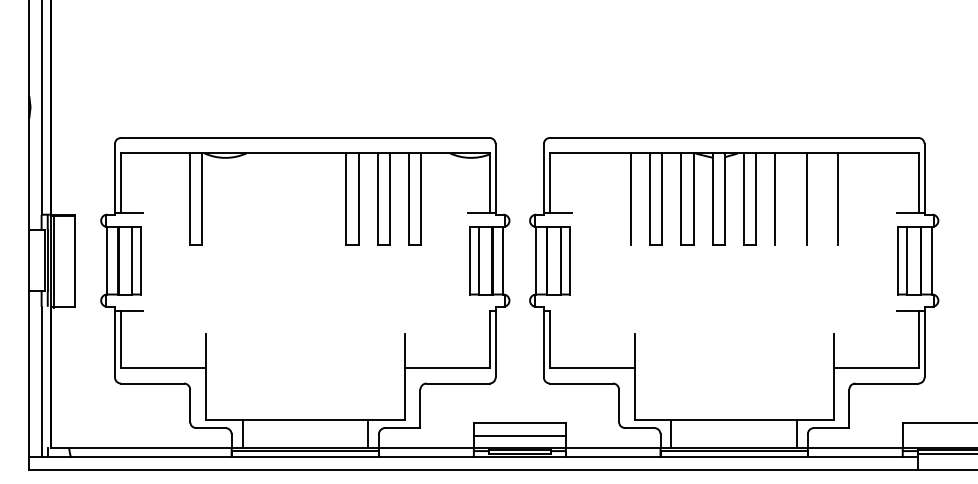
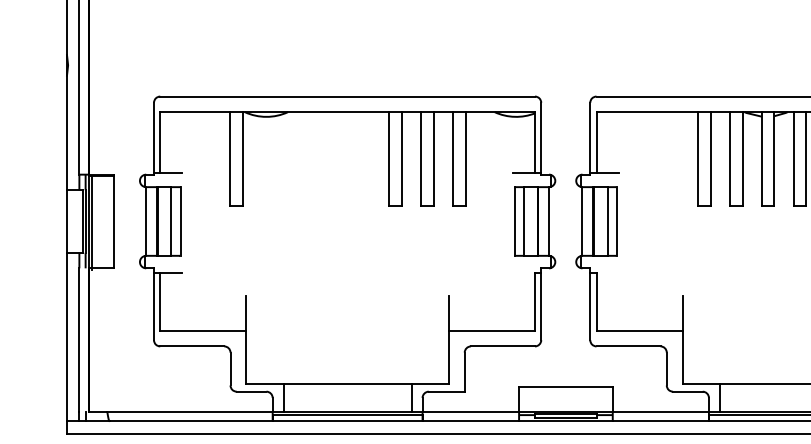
line: (630, 199) -> (678, 159), removed
line: (519, 435) -> (565, 399), removed

